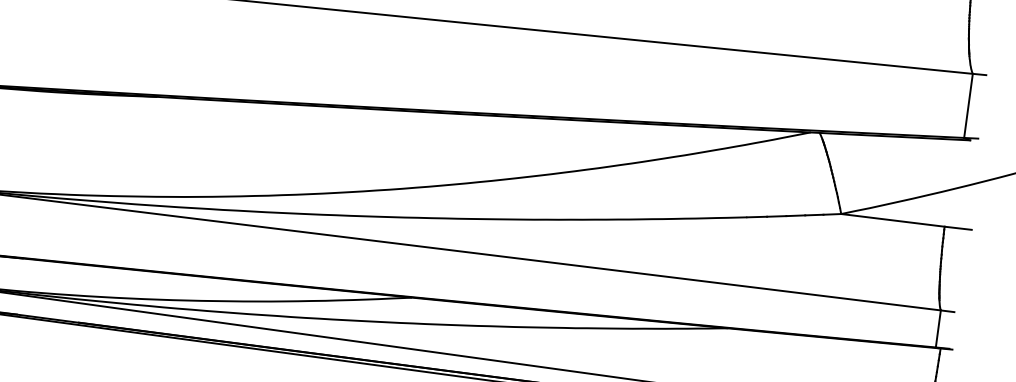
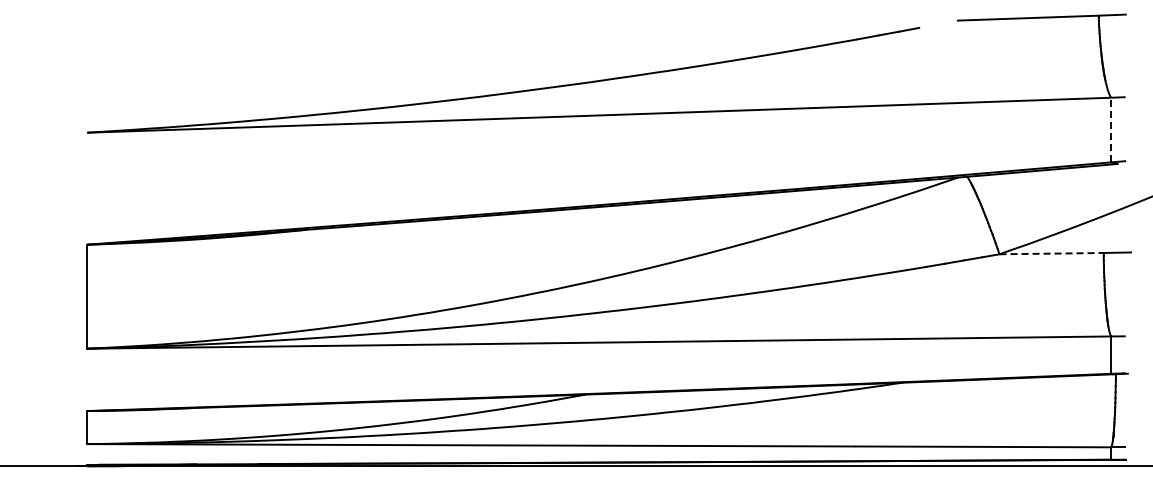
line: (968, 105) -> (1111, 129), solid -> dashed
line: (893, 220) -> (1052, 253), solid -> dashed

